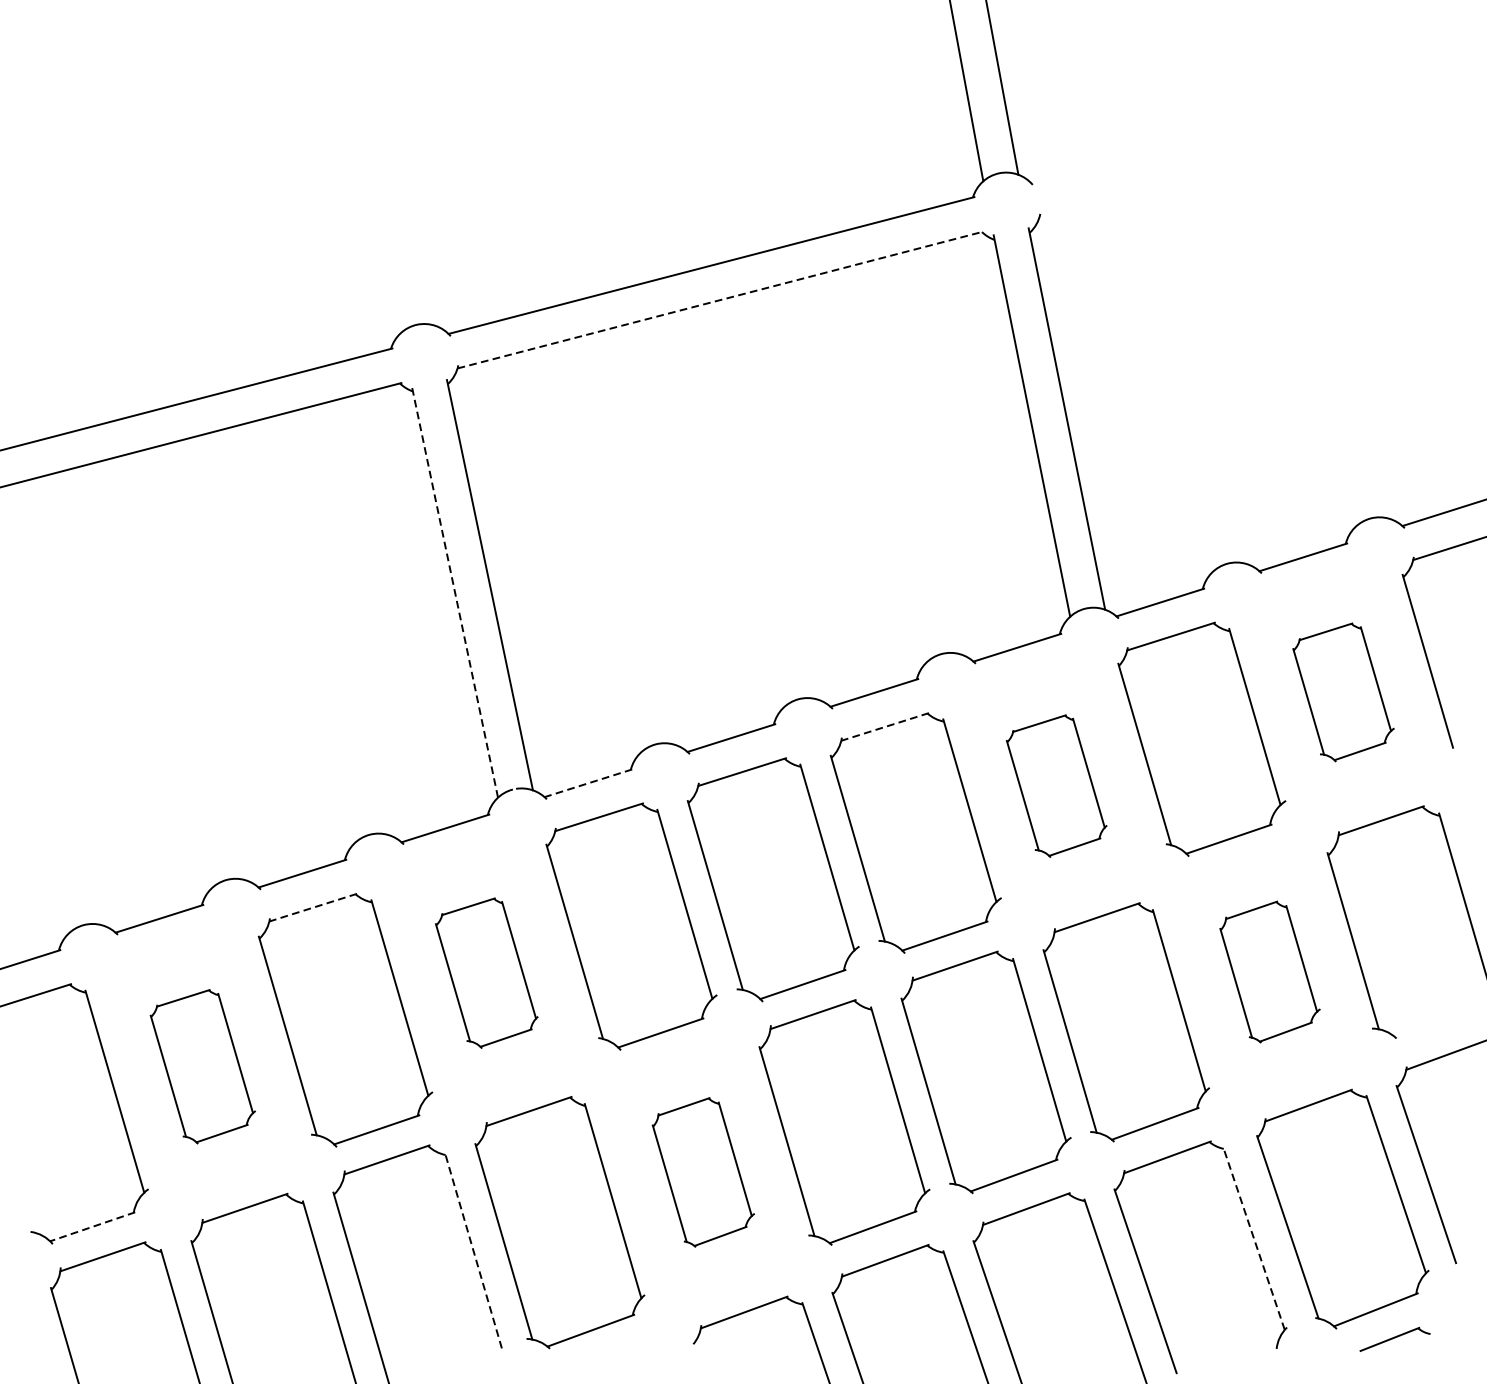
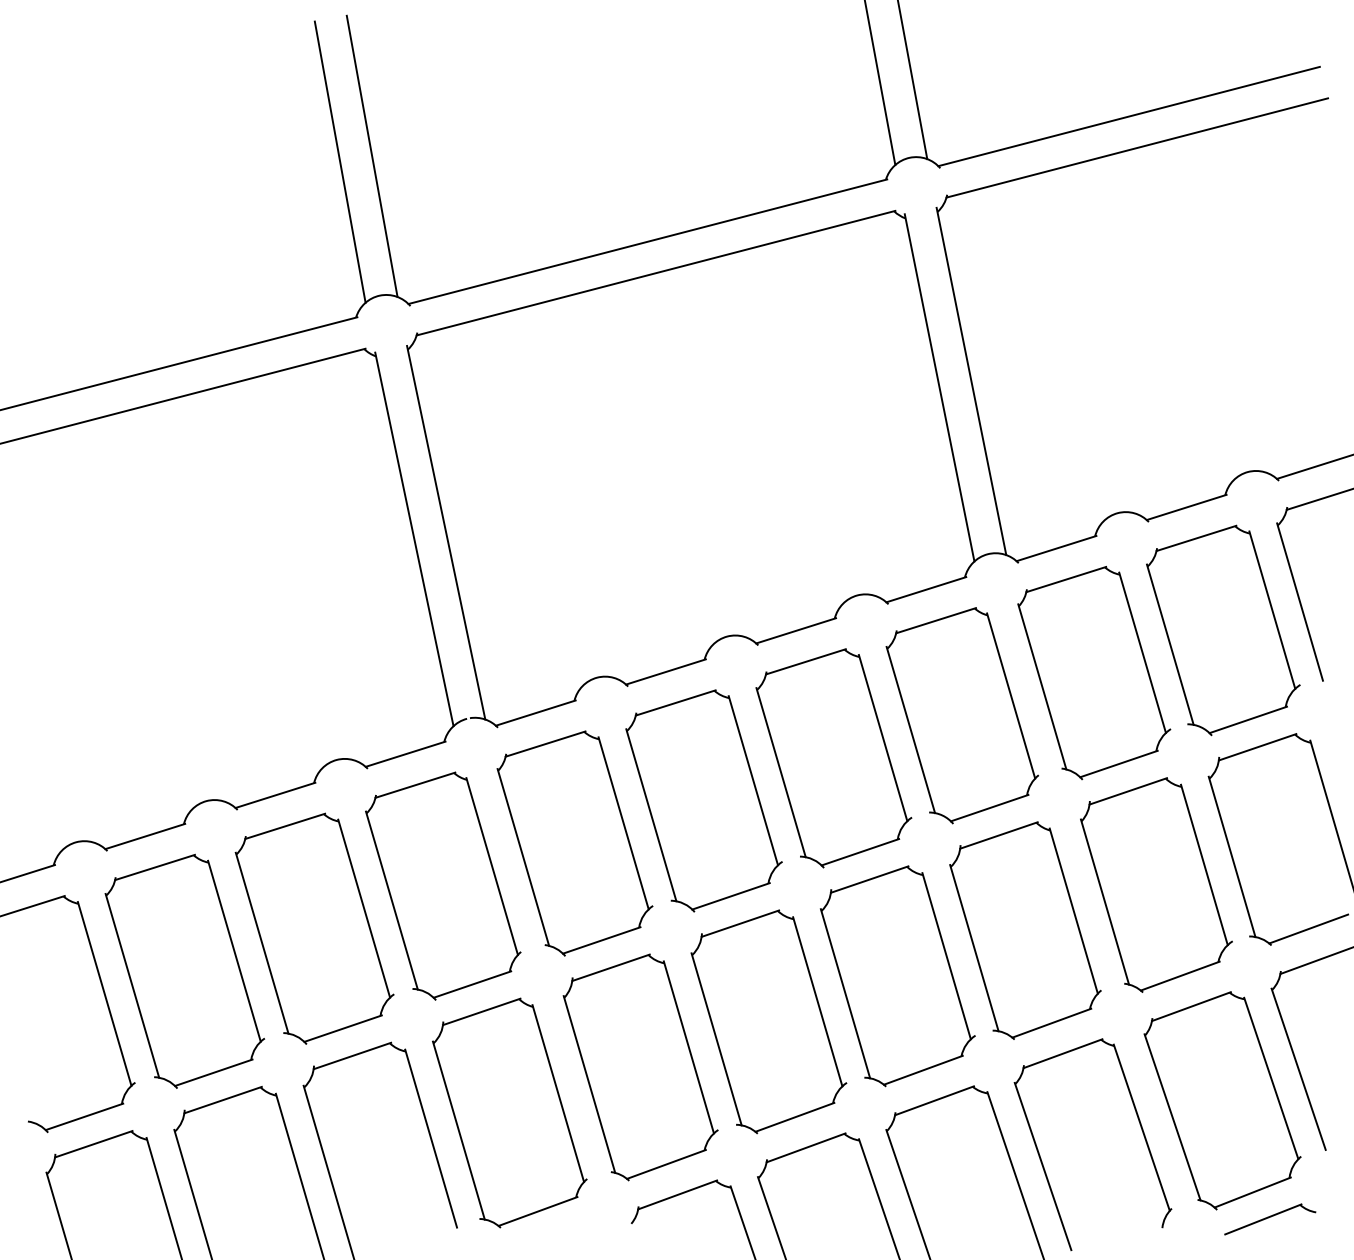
line: (1239, 127) -> (1128, 116), added
line: (1249, 162) -> (1137, 147), added
line: (407, 171) -> (371, 156), added
line: (372, 177) -> (339, 161), added
line: (720, 300) -> (656, 273), dashed -> solid
line: (455, 592) -> (414, 539), dashed -> solid
part: (1343, 692) -> (1223, 630), size x1.67
line: (884, 726) -> (805, 661), dashed -> solid
line: (588, 783) -> (535, 713), dashed -> solid
part: (1055, 785) -> (961, 715), size x1.67
line: (313, 907) -> (285, 826), dashed -> solid
part: (1270, 971) -> (1156, 884), size x1.67
part: (487, 972) -> (443, 885), size x1.67
line: (1437, 1019) -> (1308, 928), added
part: (202, 1066) -> (184, 970), size x1.67
part: (703, 1172) -> (640, 1067), size x1.67
line: (92, 1226) -> (84, 1116), dashed -> solid
line: (1253, 1238) -> (1141, 1127), dashed -> solid
line: (473, 1250) -> (431, 1138), dashed -> solid
part: (1395, 1339) -> (1270, 1219), size x1.43

